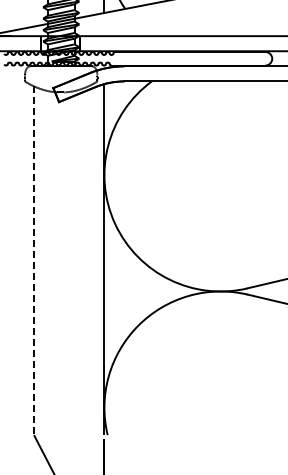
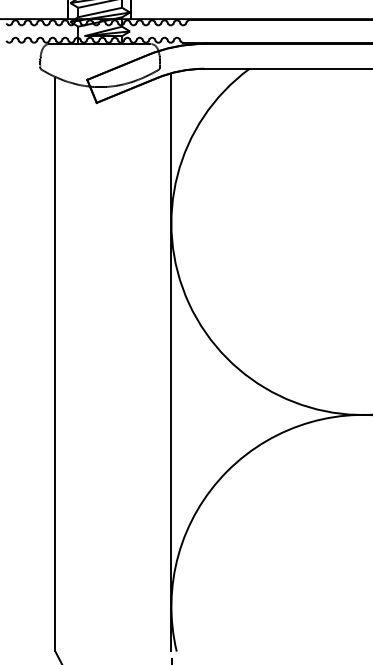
line: (34, 261) -> (56, 365), dashed -> solid

